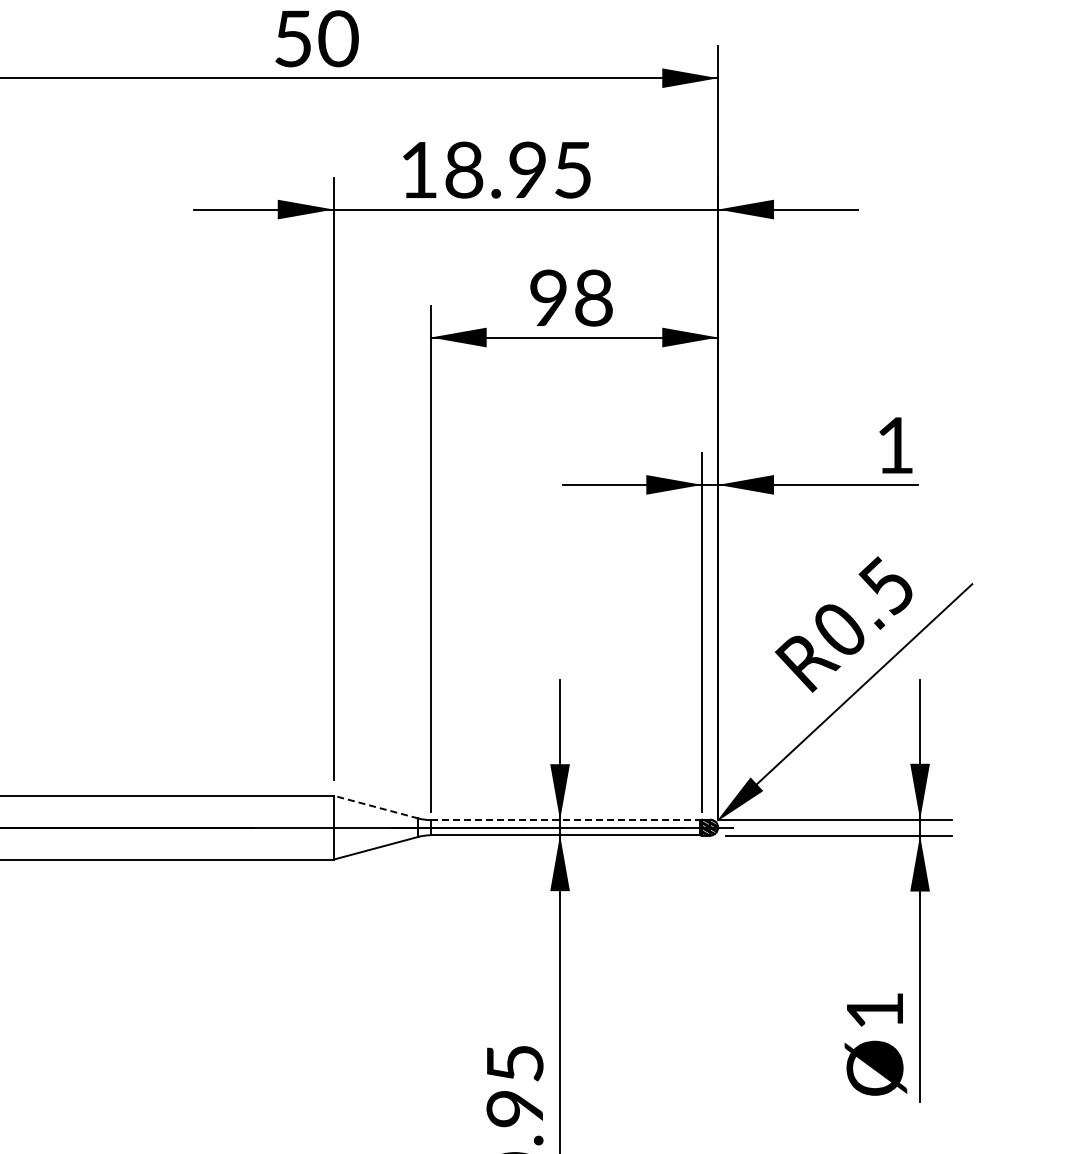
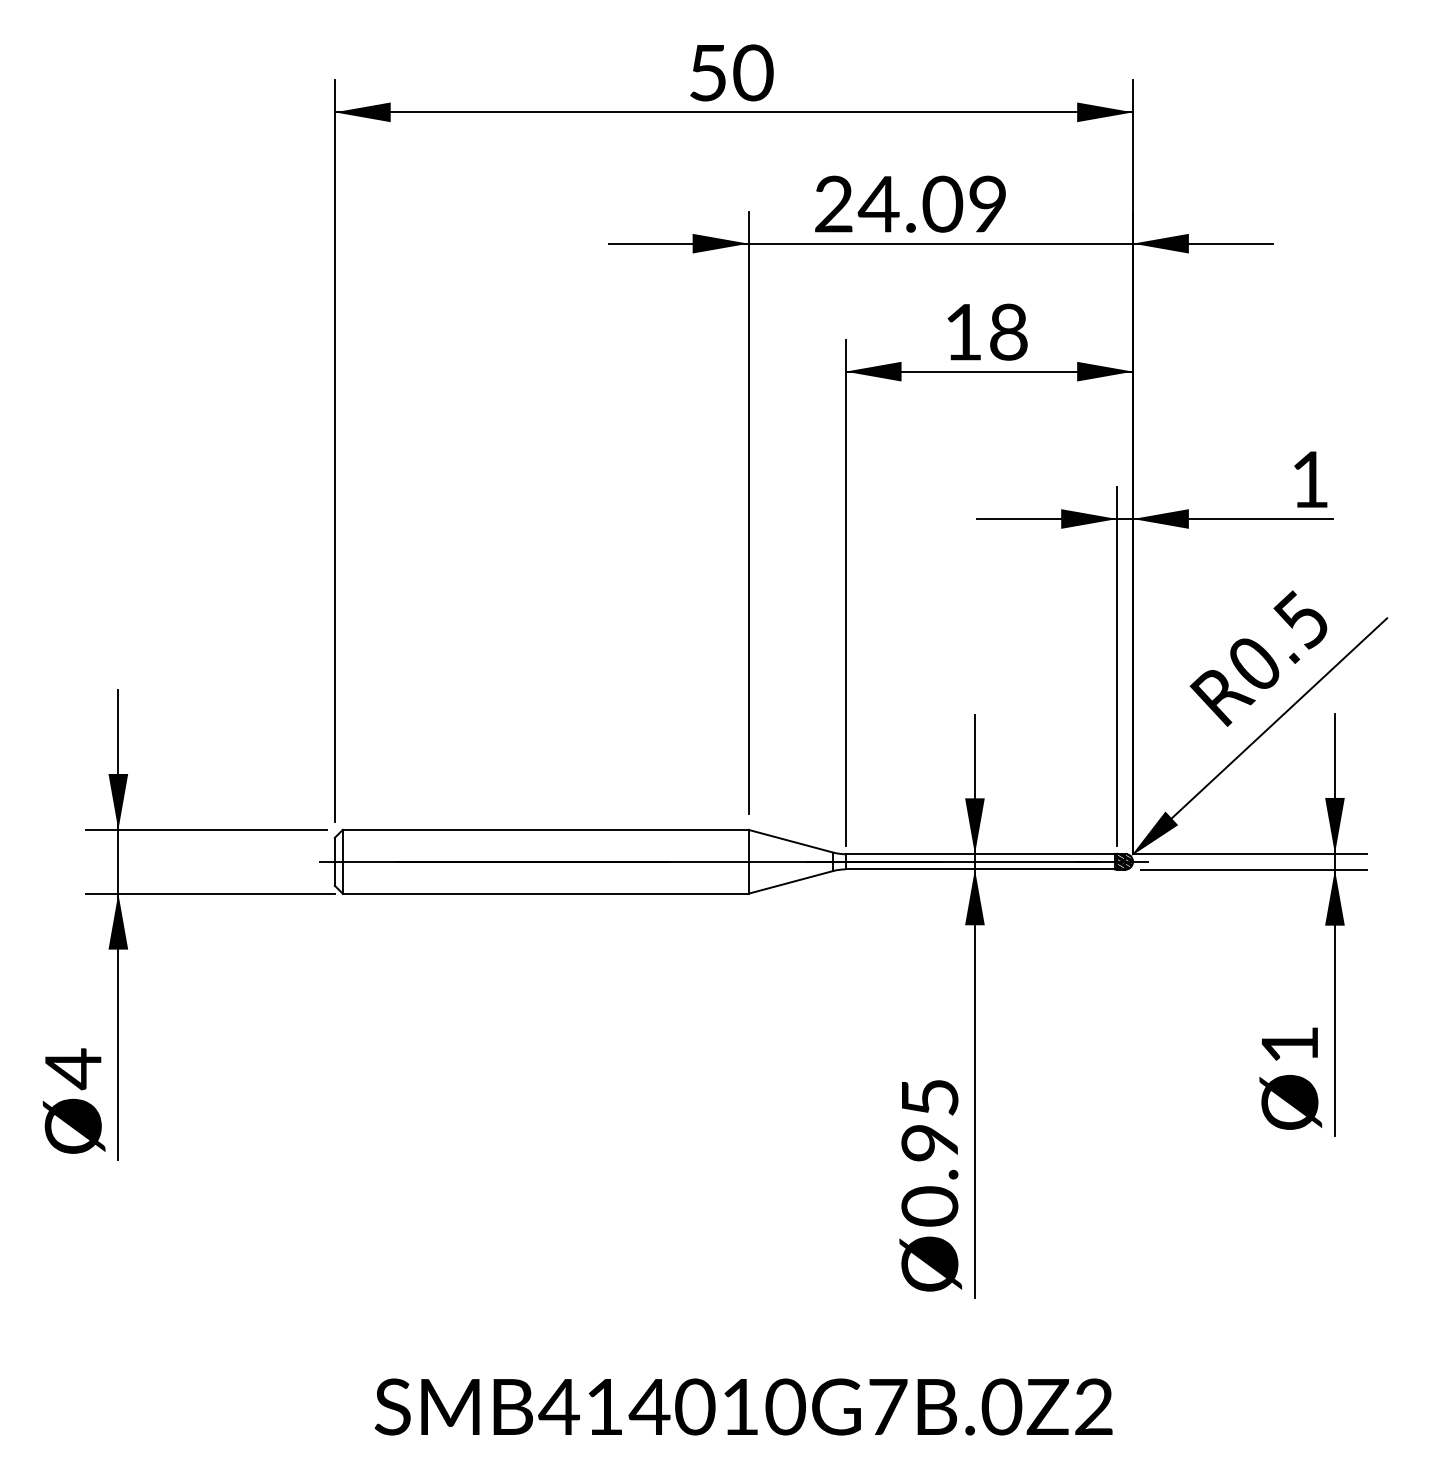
text: (495, 169) -> (910, 203), 18.95 -> 24.09
text: (548, 297) -> (963, 331), 98 -> 18
line: (375, 807) -> (790, 841), dashed -> solid
line: (565, 820) -> (980, 854), dashed -> solid

